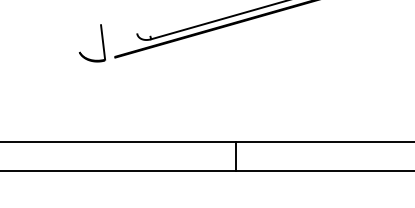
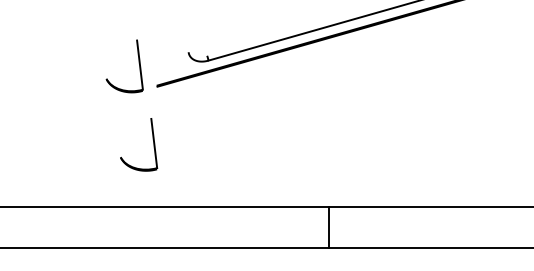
part: (111, 94) -> (151, 139), added

